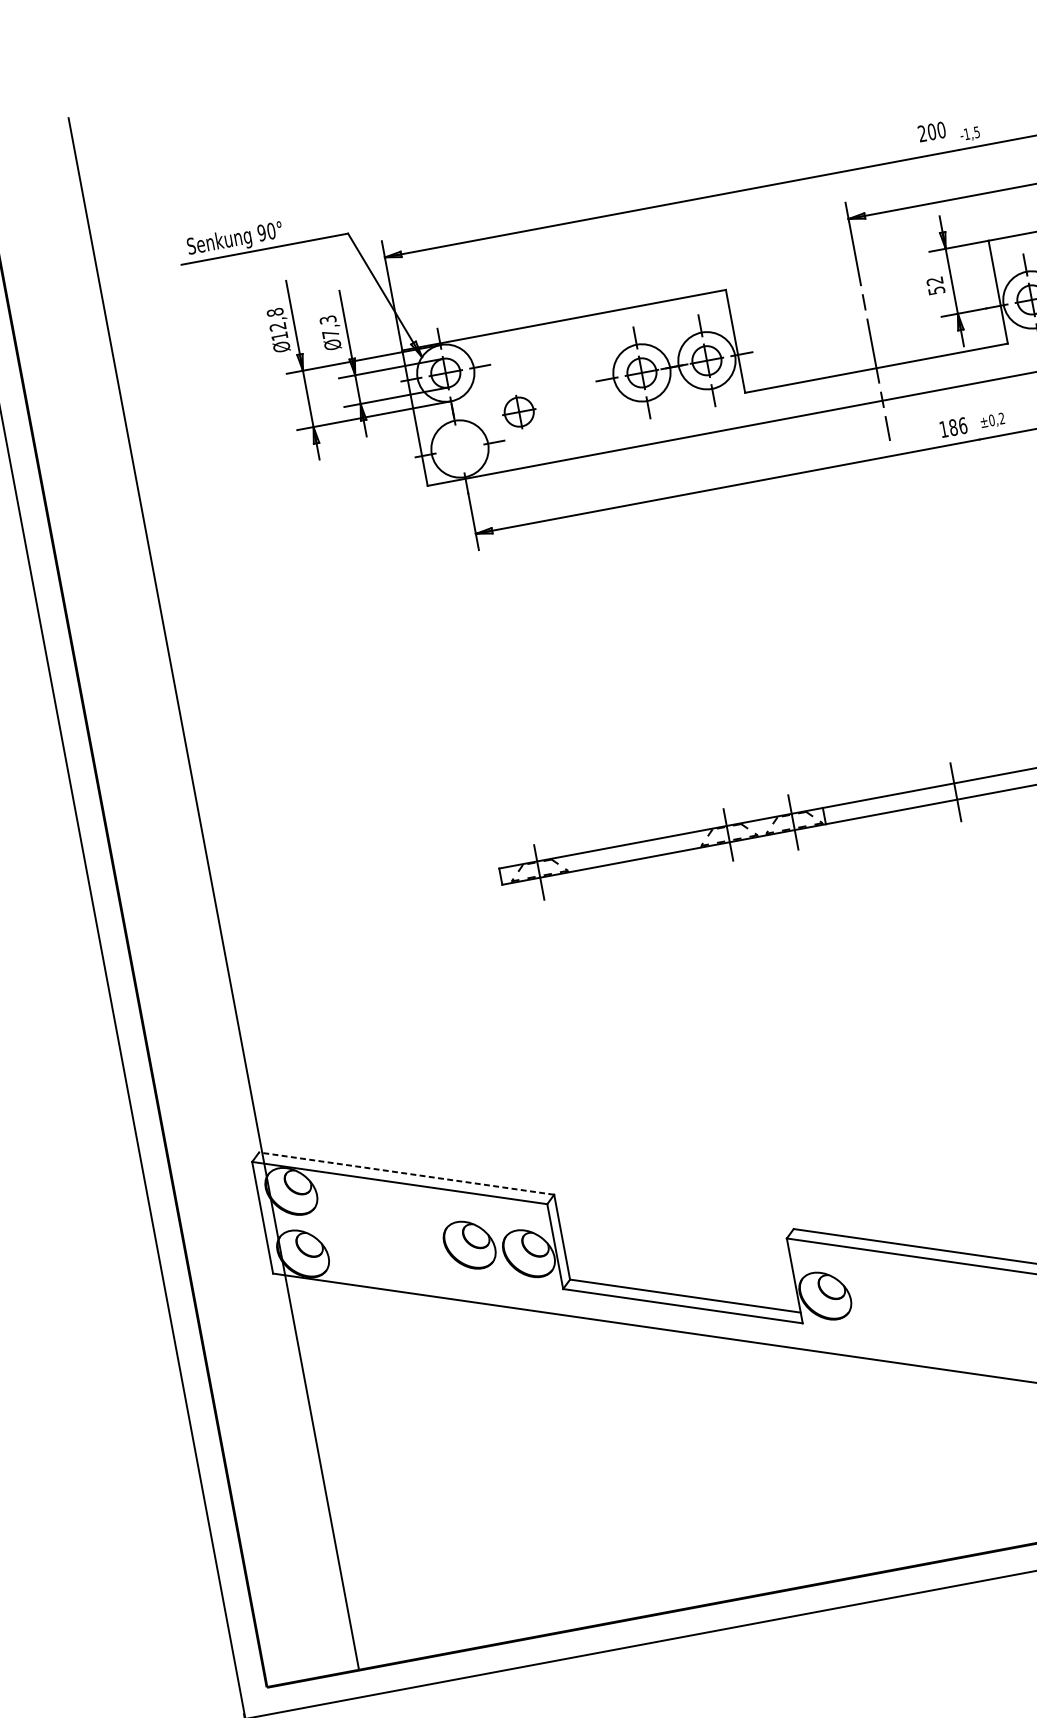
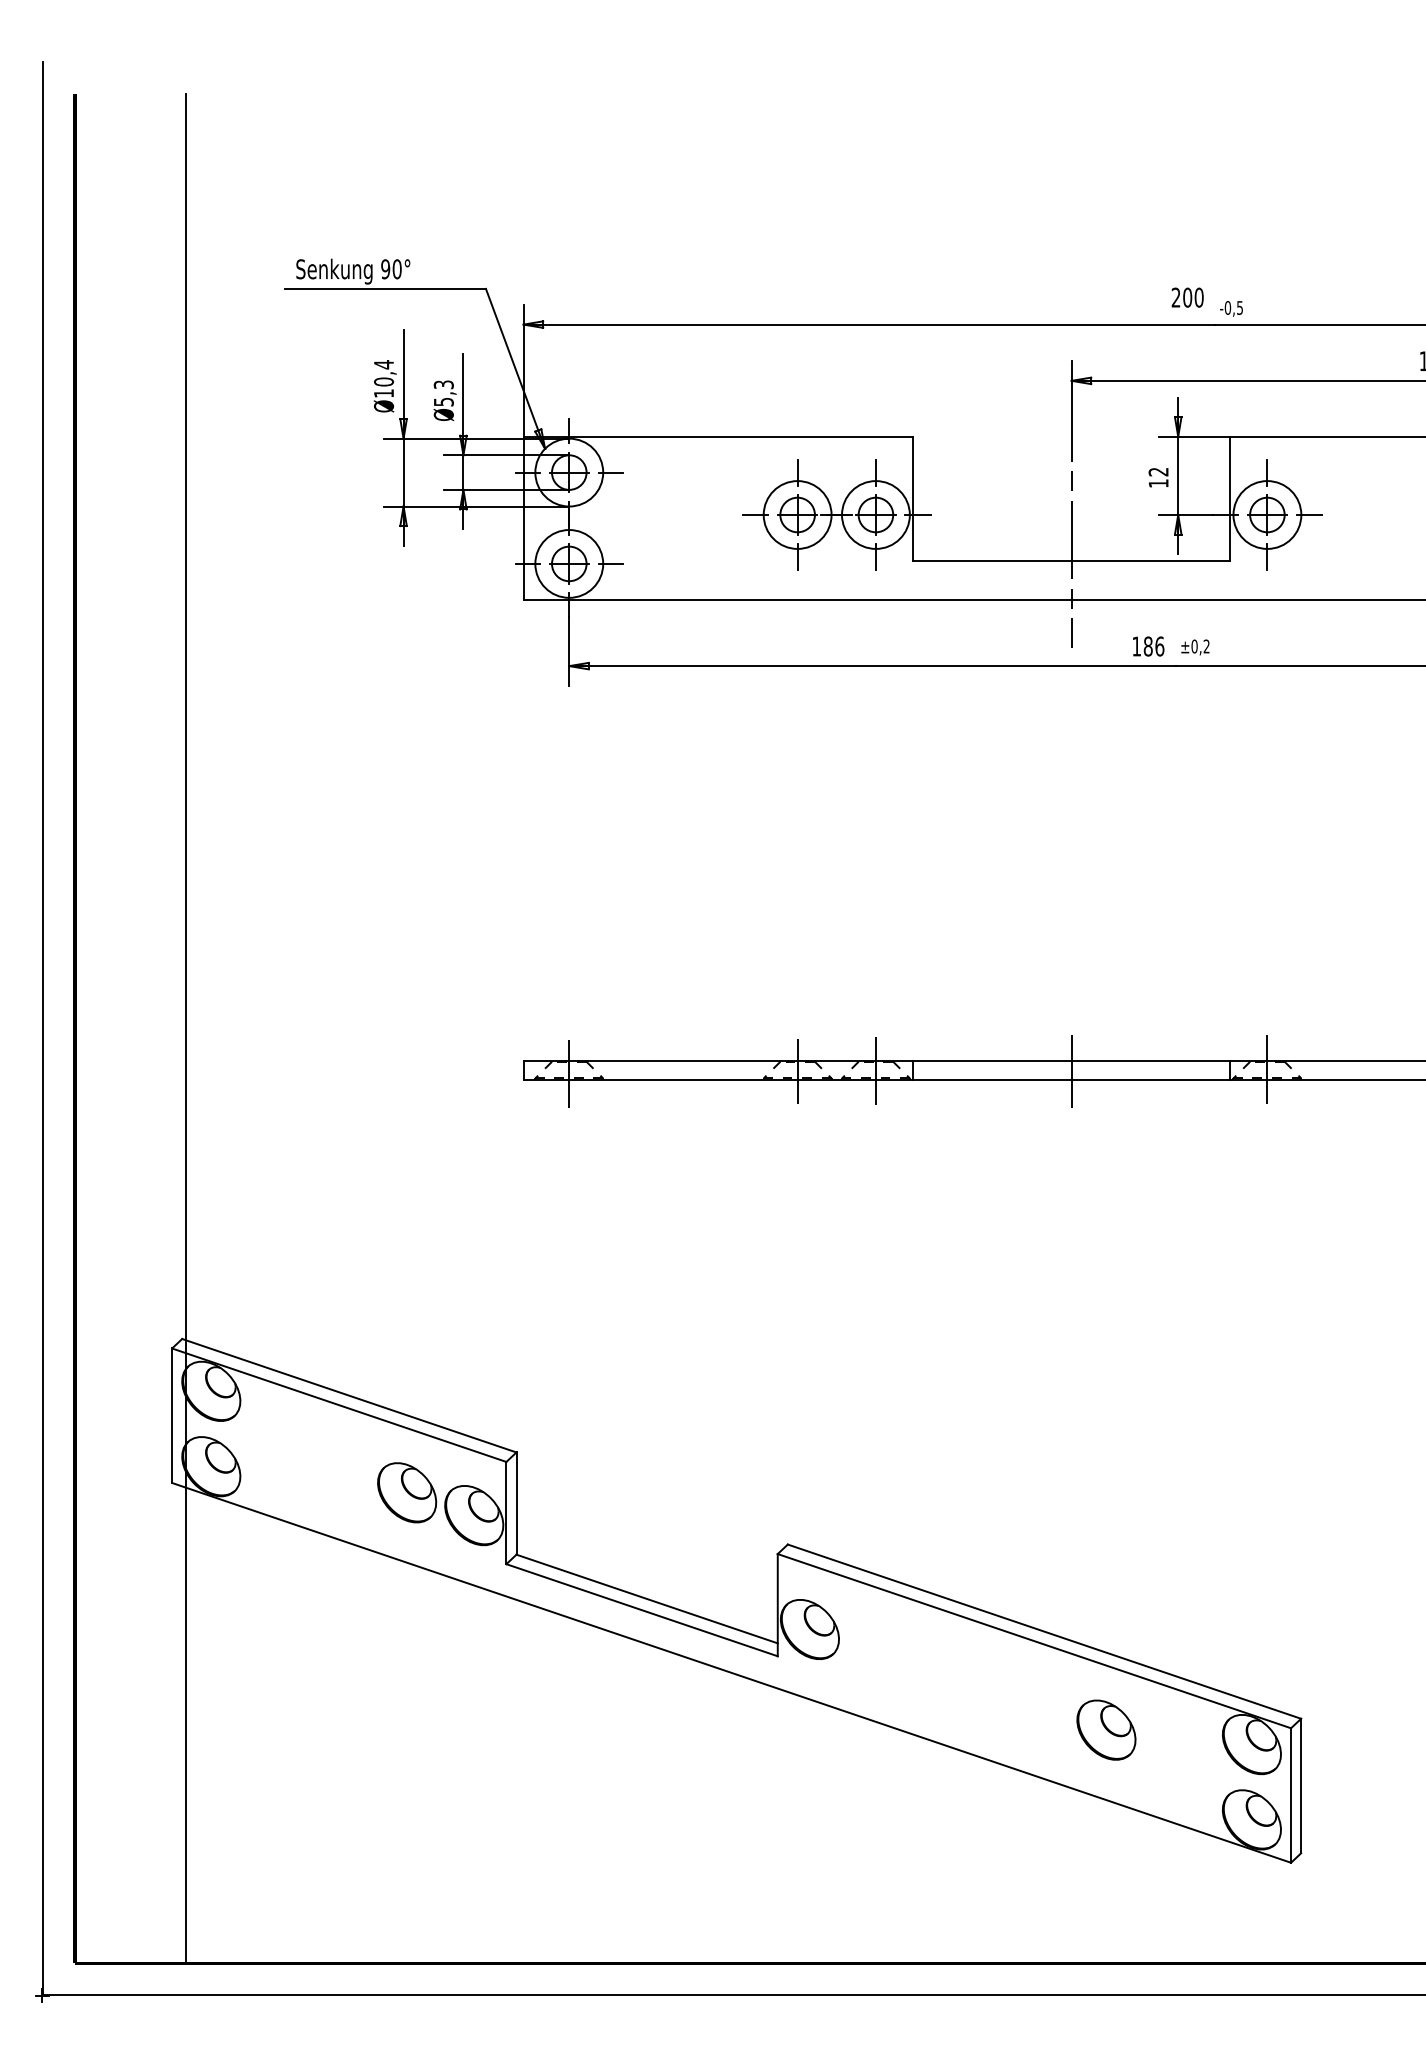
text: (966, 133) -> (1227, 307), -1,5 -> -0,5
text: (936, 290) -> (1158, 483), 52 -> 12
text: (276, 319) -> (383, 373), Ø12,8 -> Ø10,4
text: (330, 333) -> (443, 401), Ø7,3 -> Ø5,3
part: (519, 411) -> (569, 563), moved
line: (406, 1173) -> (349, 1395), dashed -> solid

